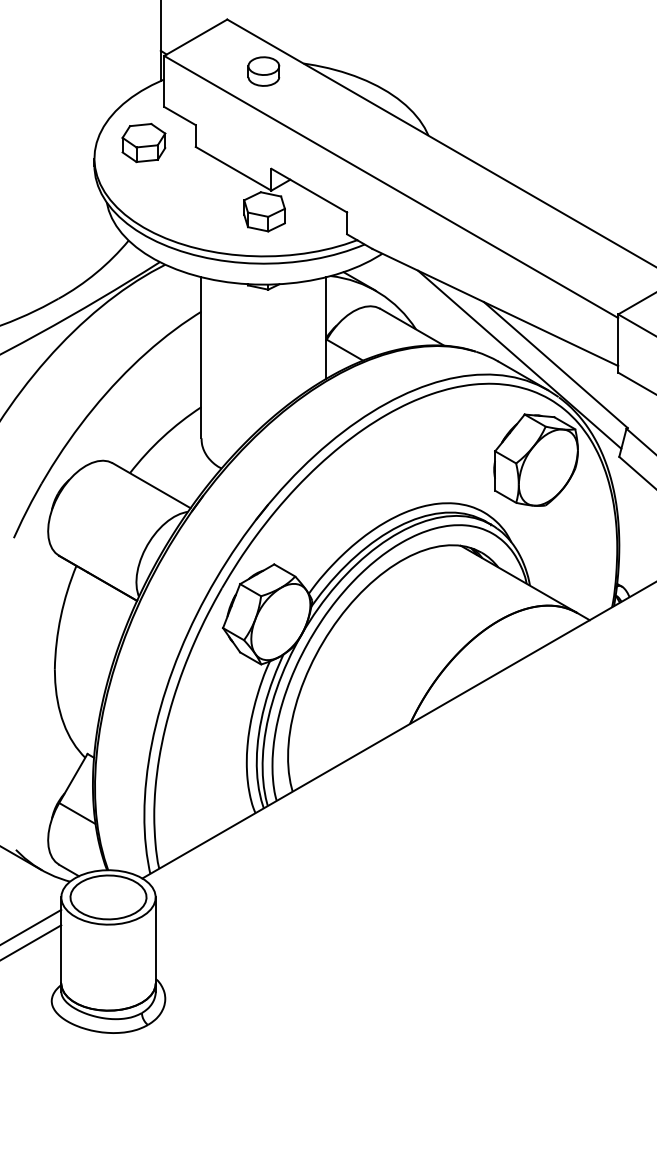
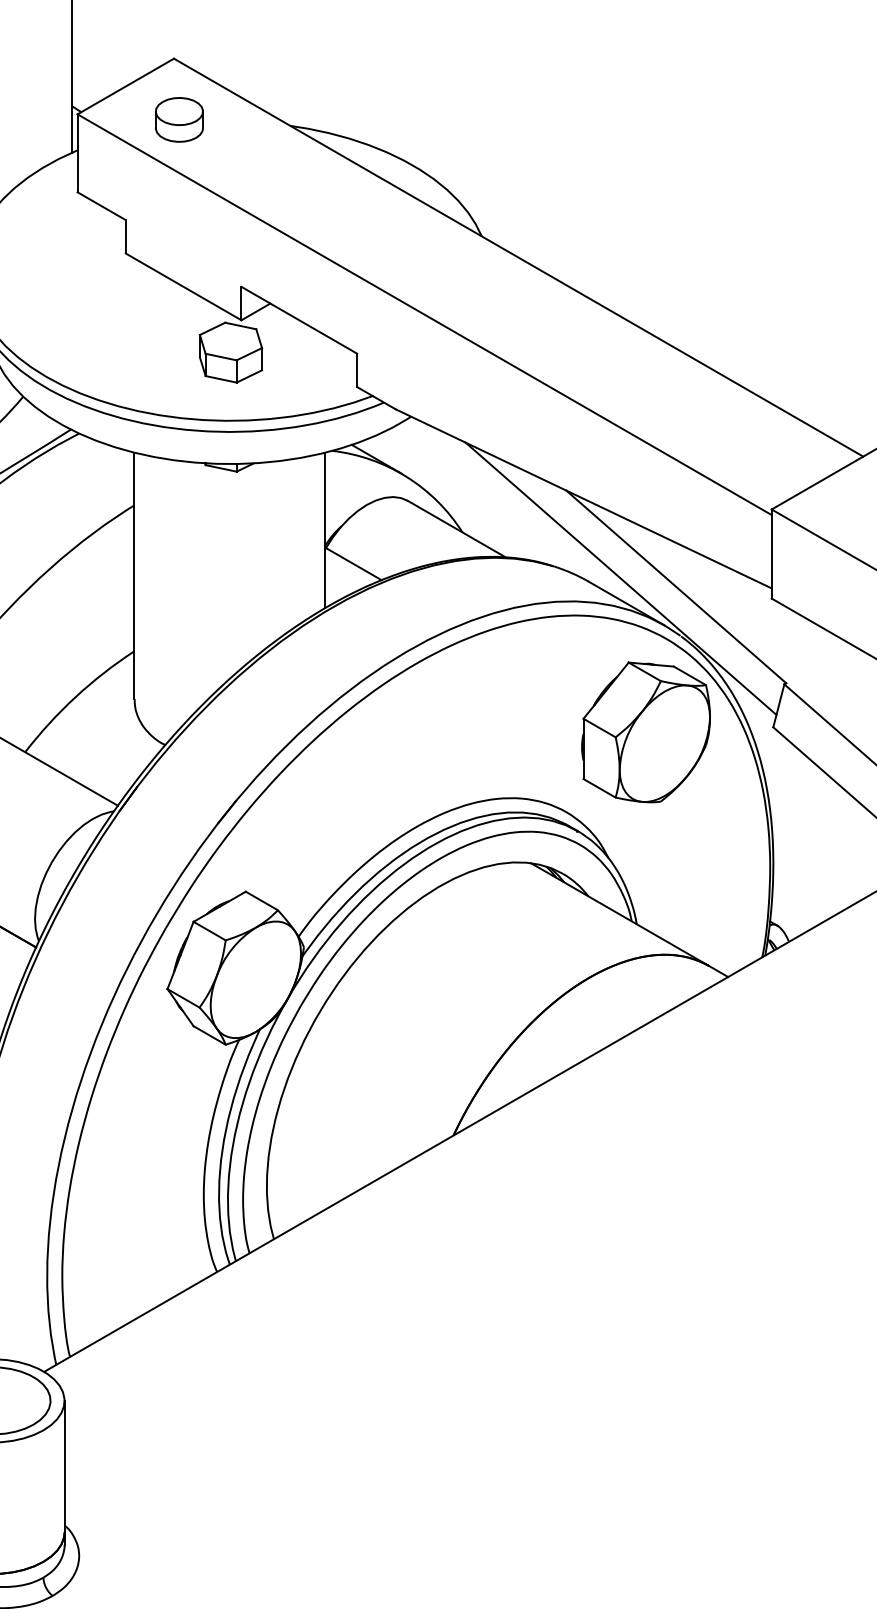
part: (263, 71) -> (178, 119), moved
part: (143, 143) -> (45, 248), removed

